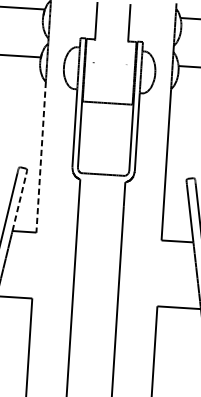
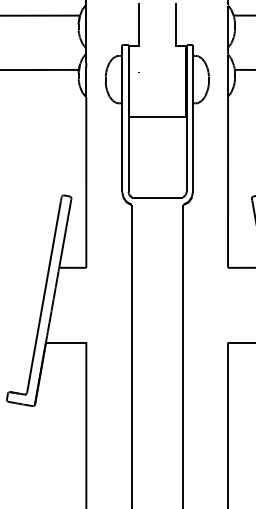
line: (41, 158) -> (86, 183), dashed -> solid
line: (18, 202) -> (64, 235), dashed -> solid

